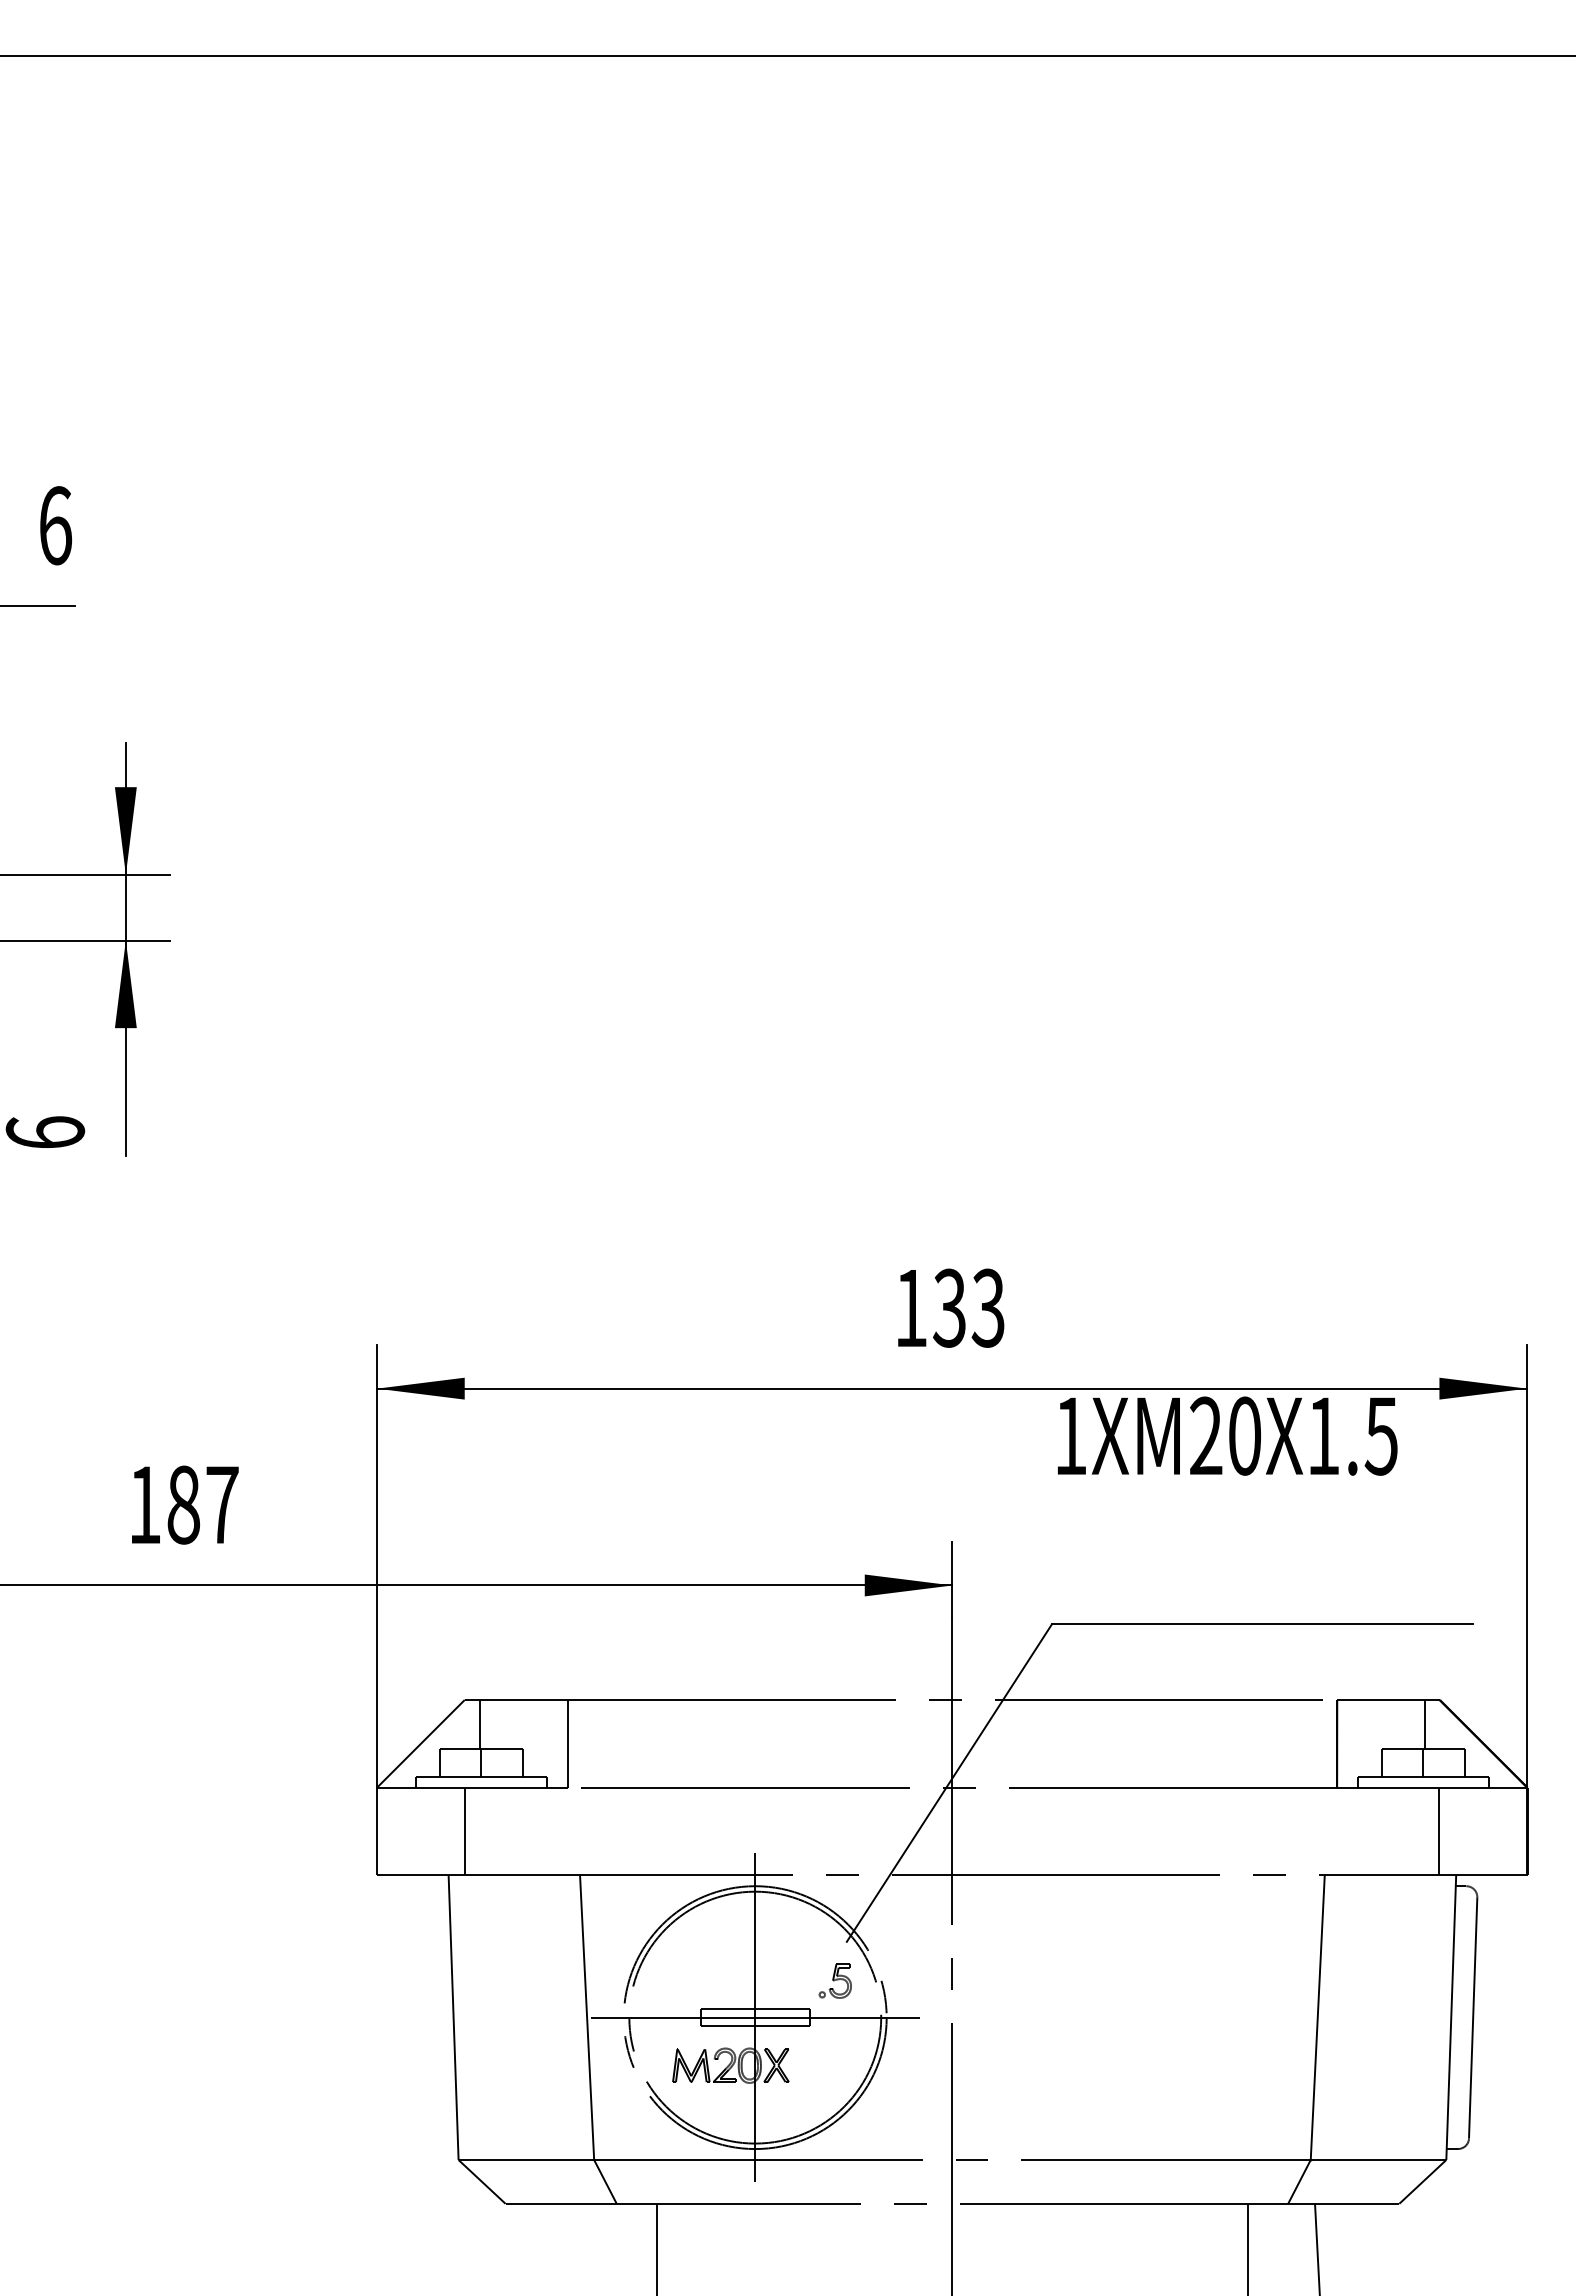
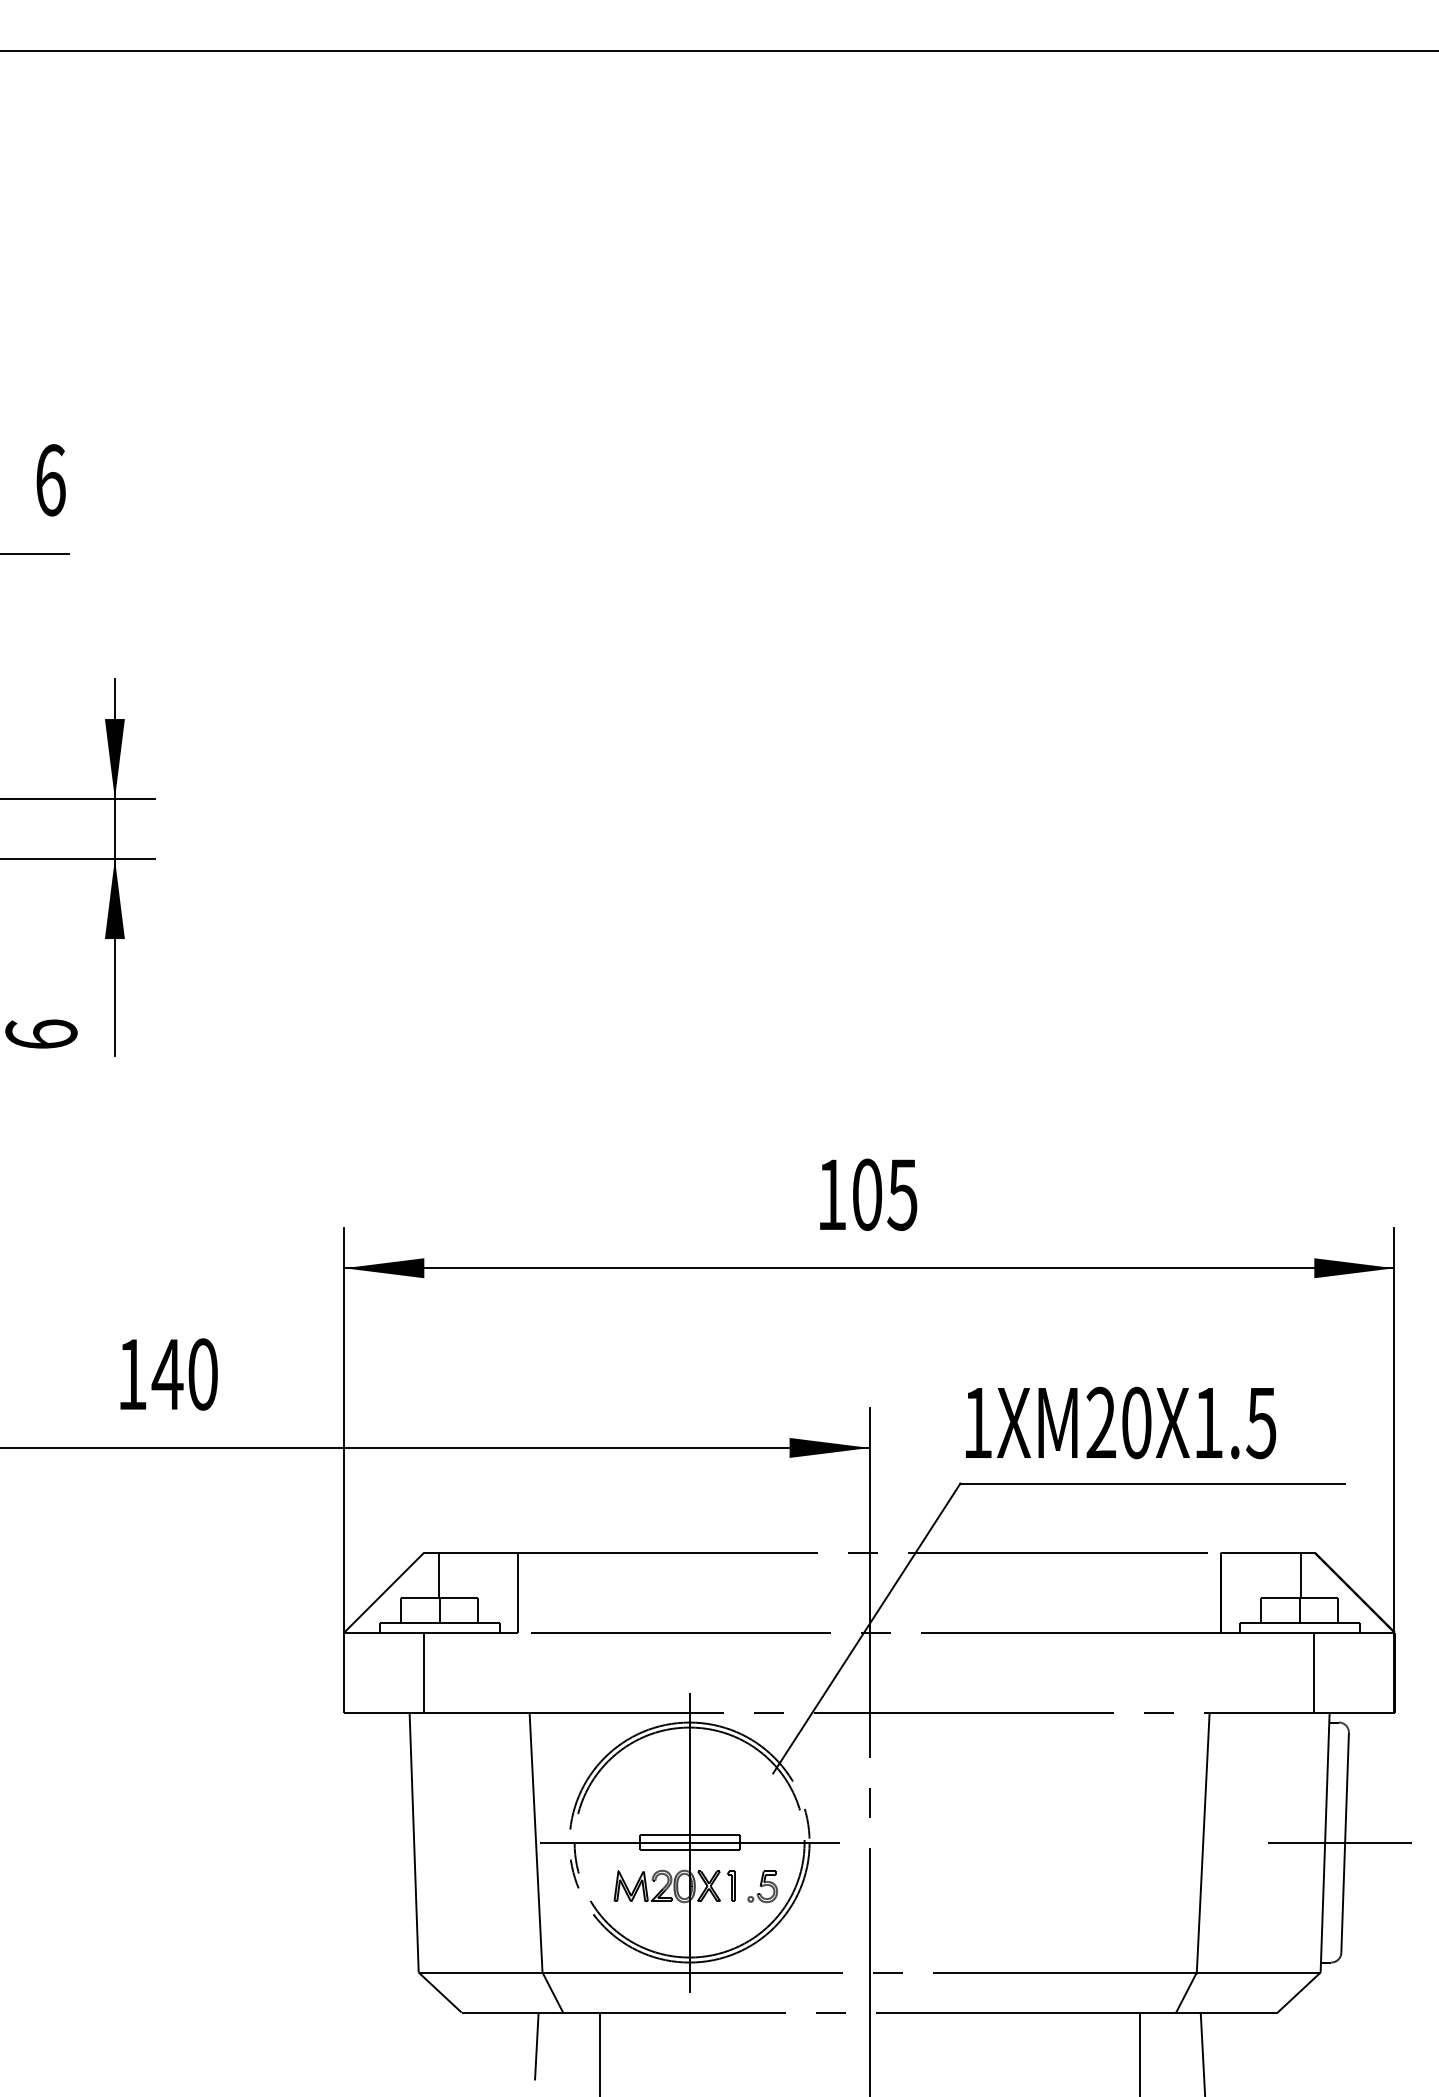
text: (968, 1307) -> (884, 1194), 133 -> 105
text: (1227, 1435) -> (1120, 1422), moved
text: (202, 1504) -> (184, 1374), 187 -> 140
part: (834, 1980) -> (761, 1886), moved
line: (1467, 2017) -> (1339, 1842), added
part: (800, 2065) -> (730, 1886), added
line: (587, 2240) -> (536, 2046), added

